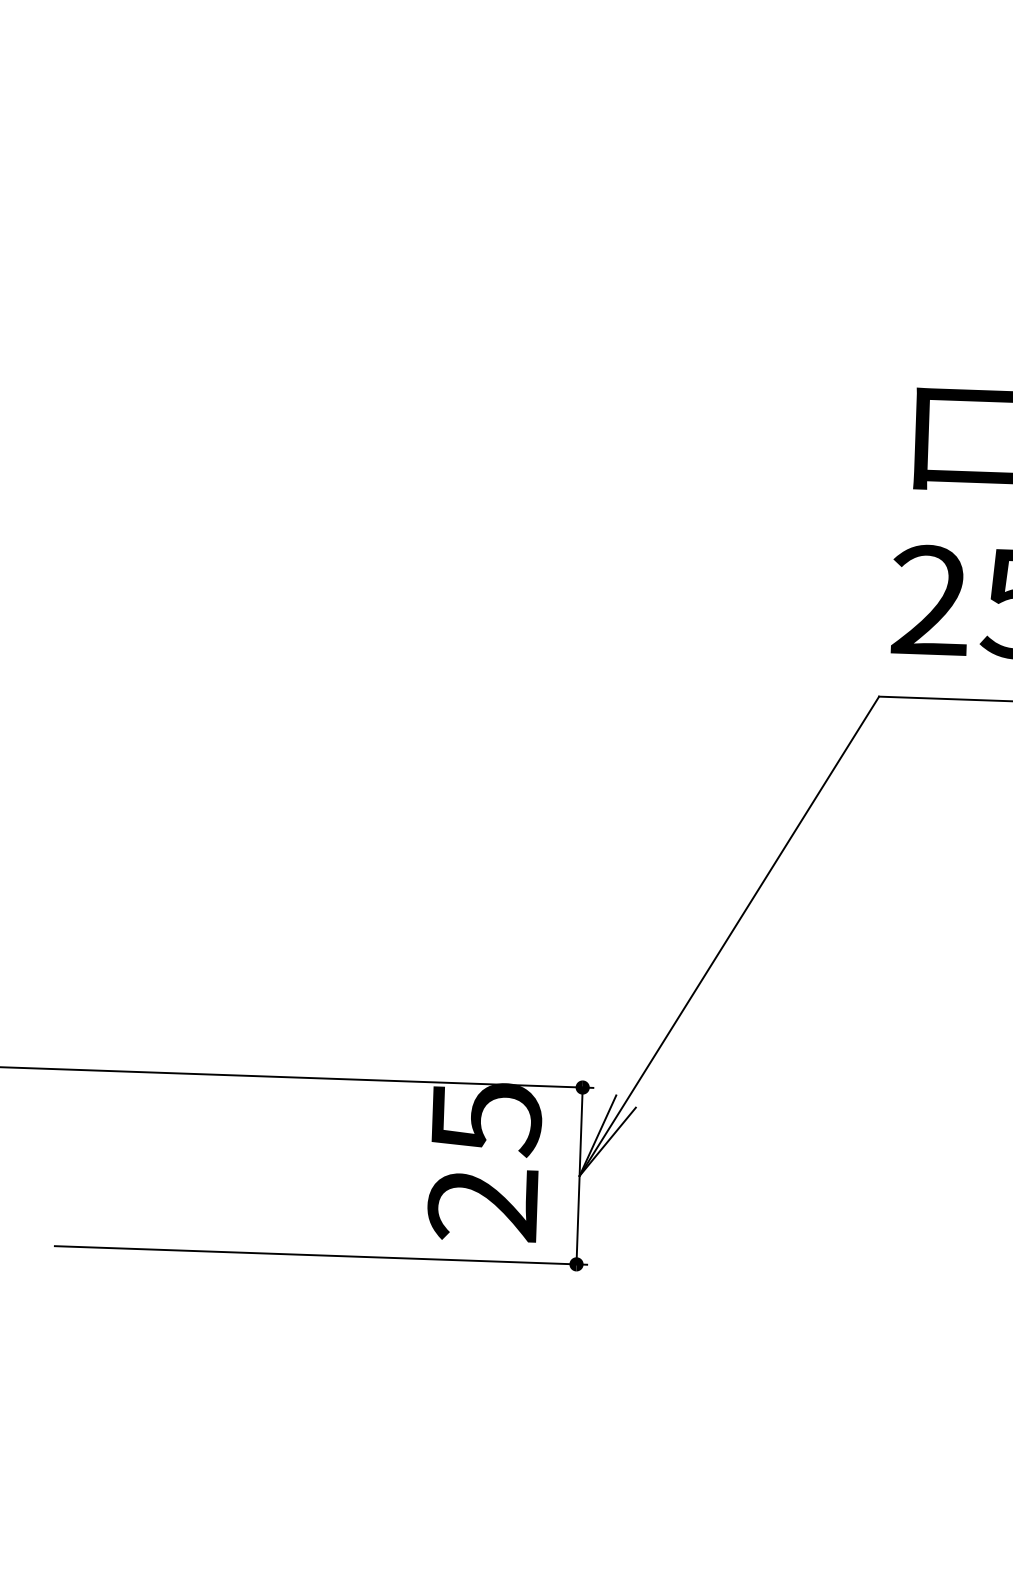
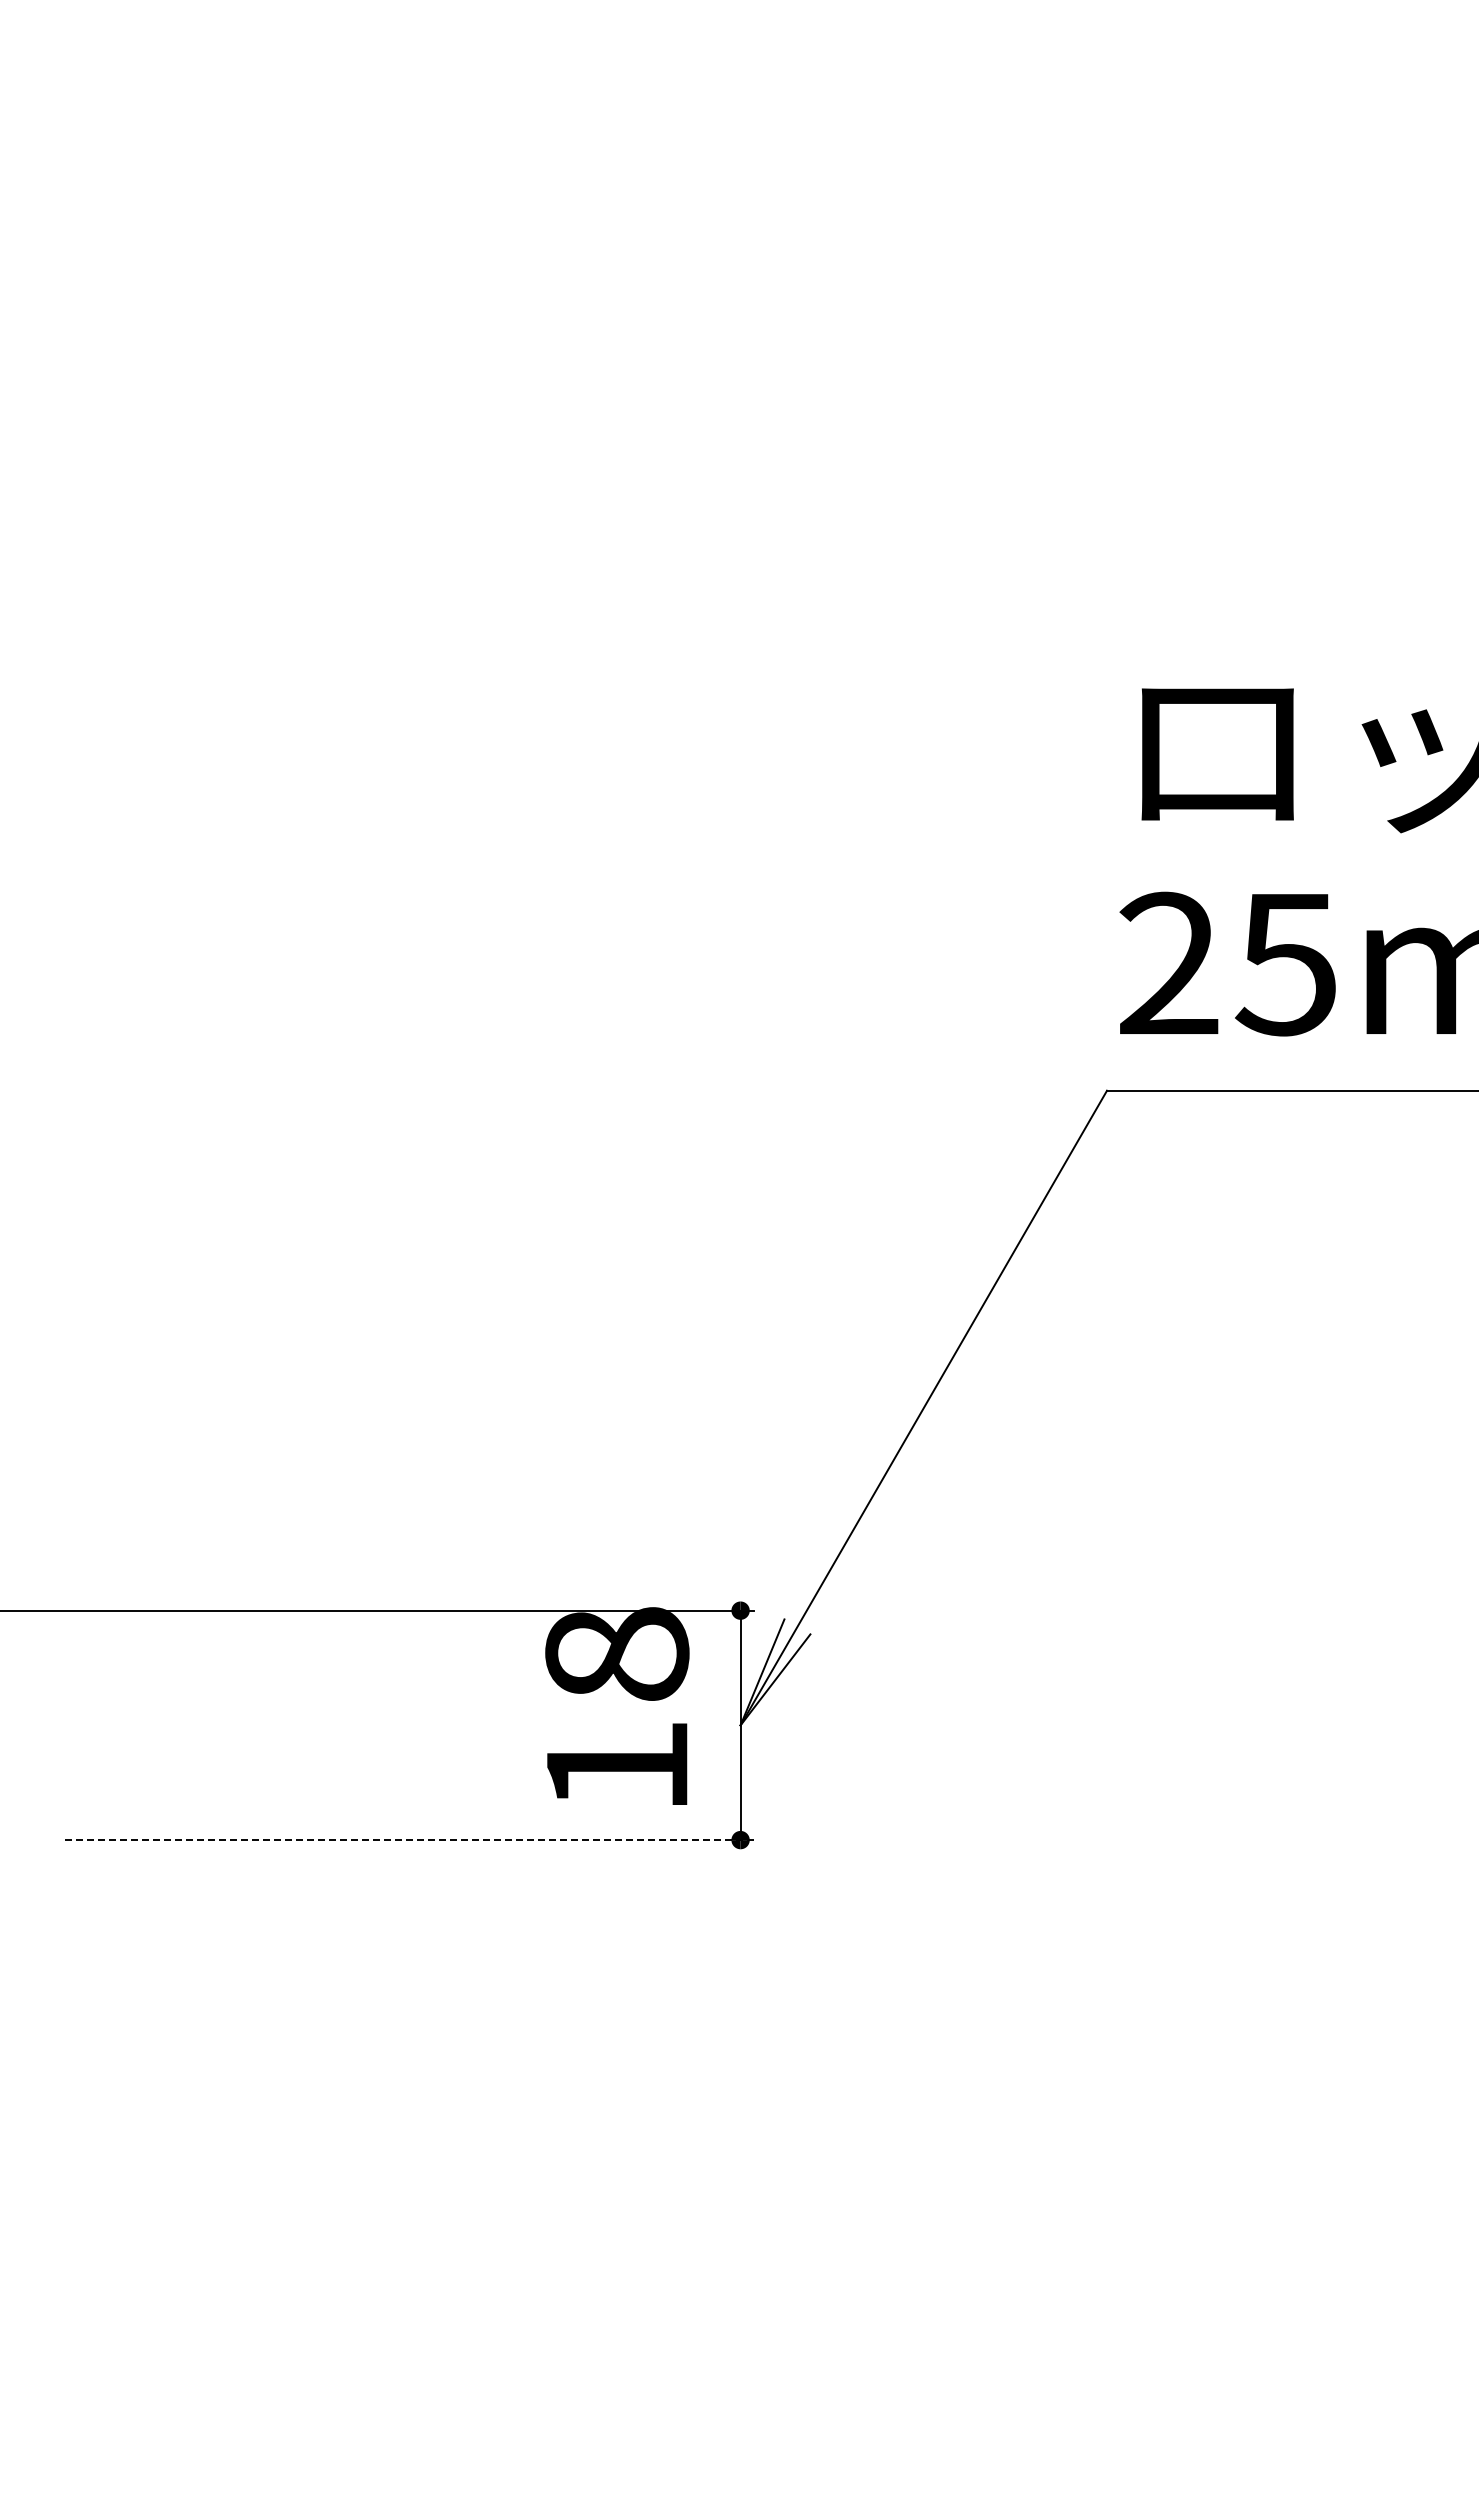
text: (484, 1161) -> (616, 1710), 25 -> 18
line: (320, 1255) -> (408, 1840), solid -> dashed

